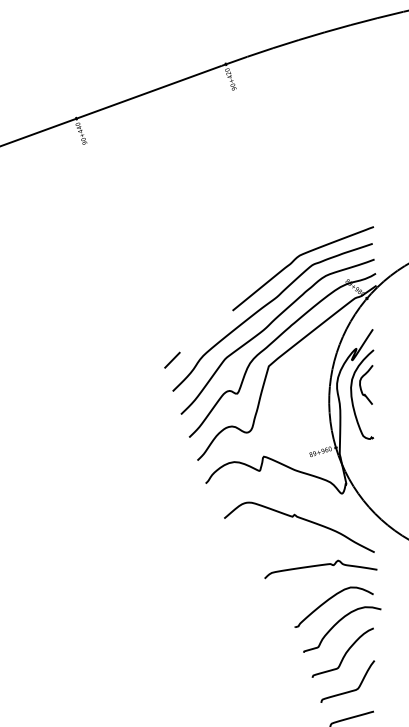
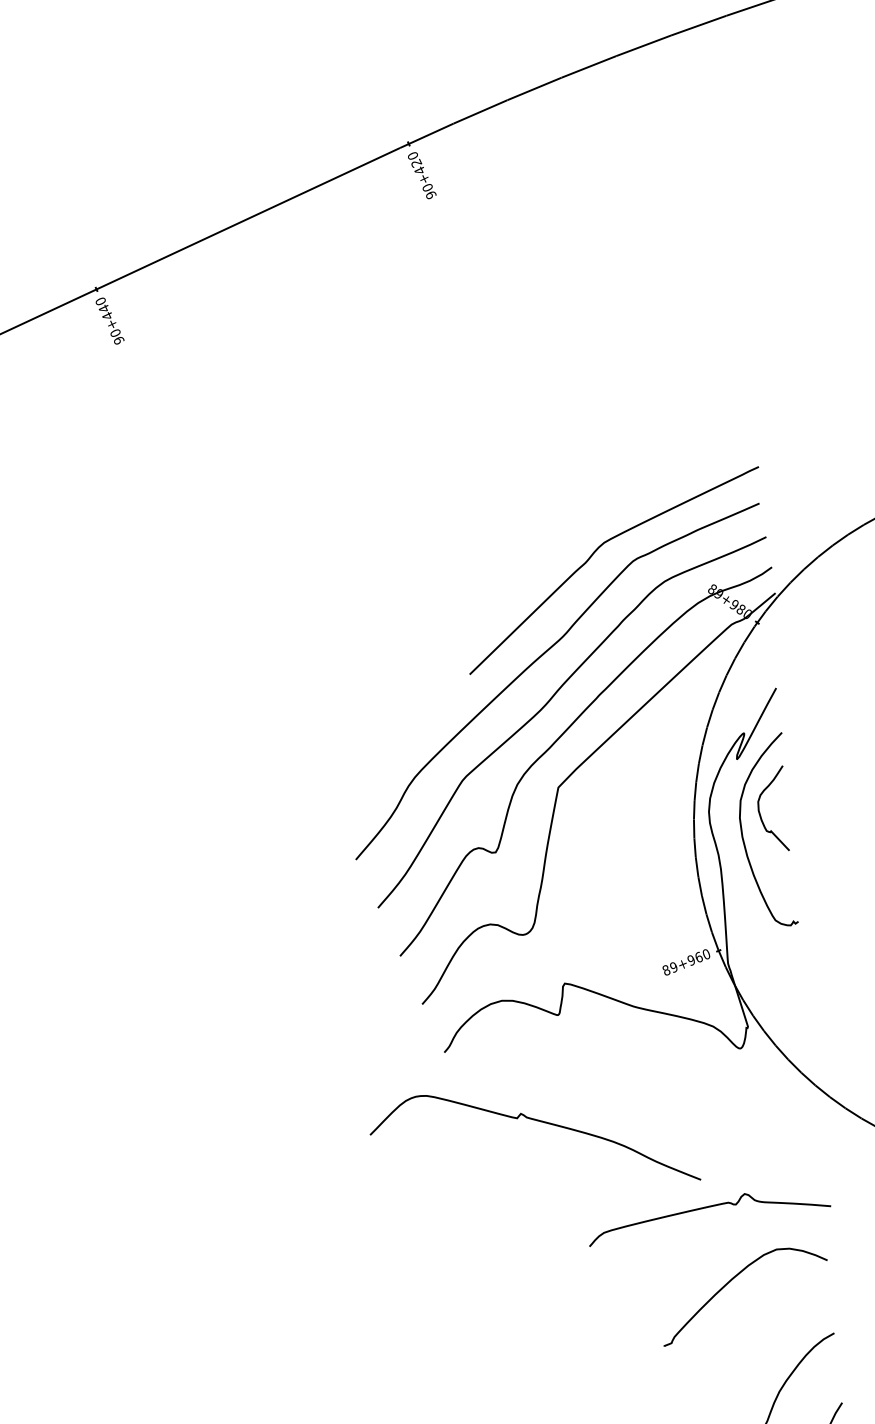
line: (172, 359) -> (349, 791), removed
curve: (301, 519) -> (536, 1122), moved
curve: (338, 623) -> (757, 1329), removed

